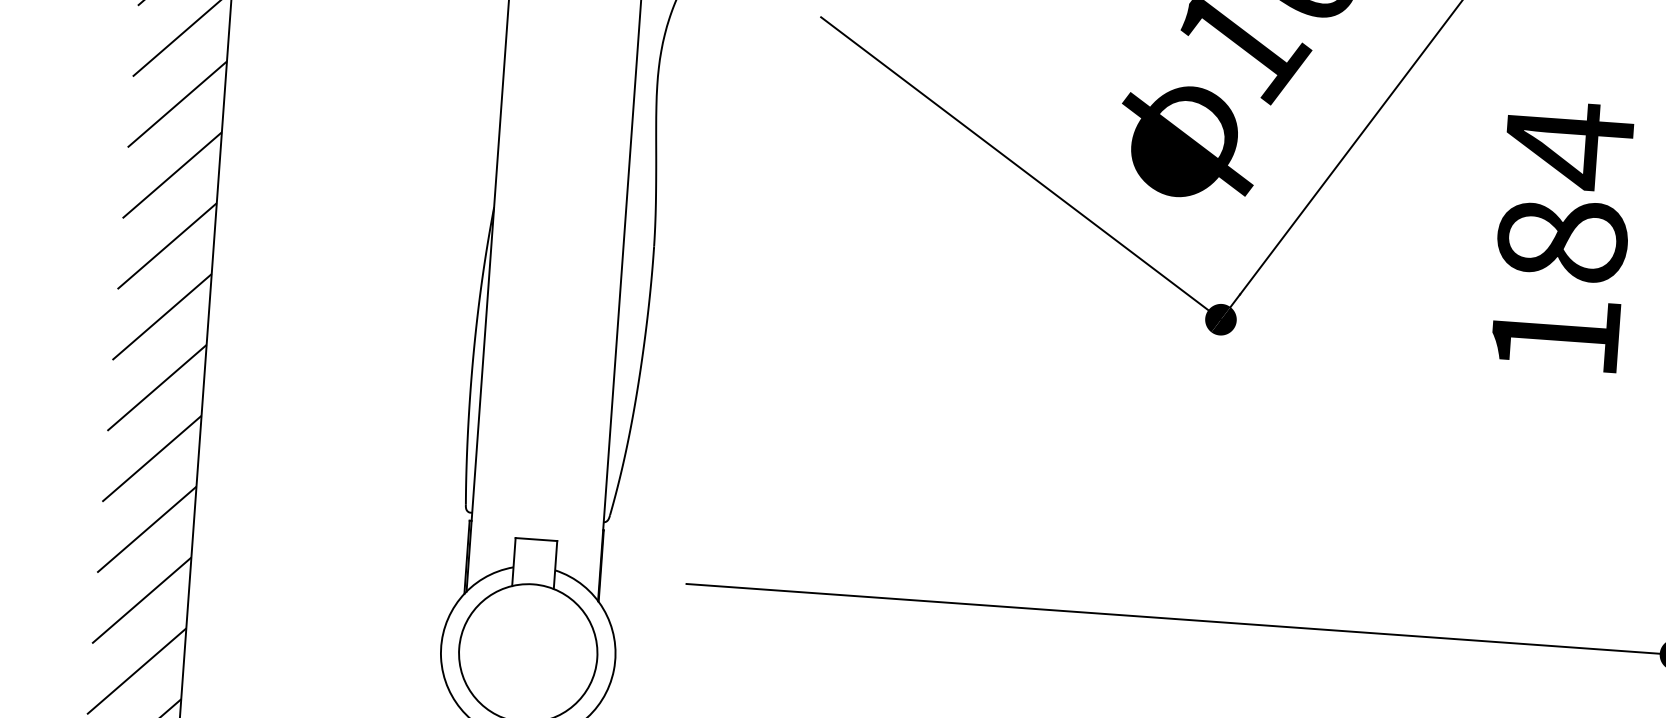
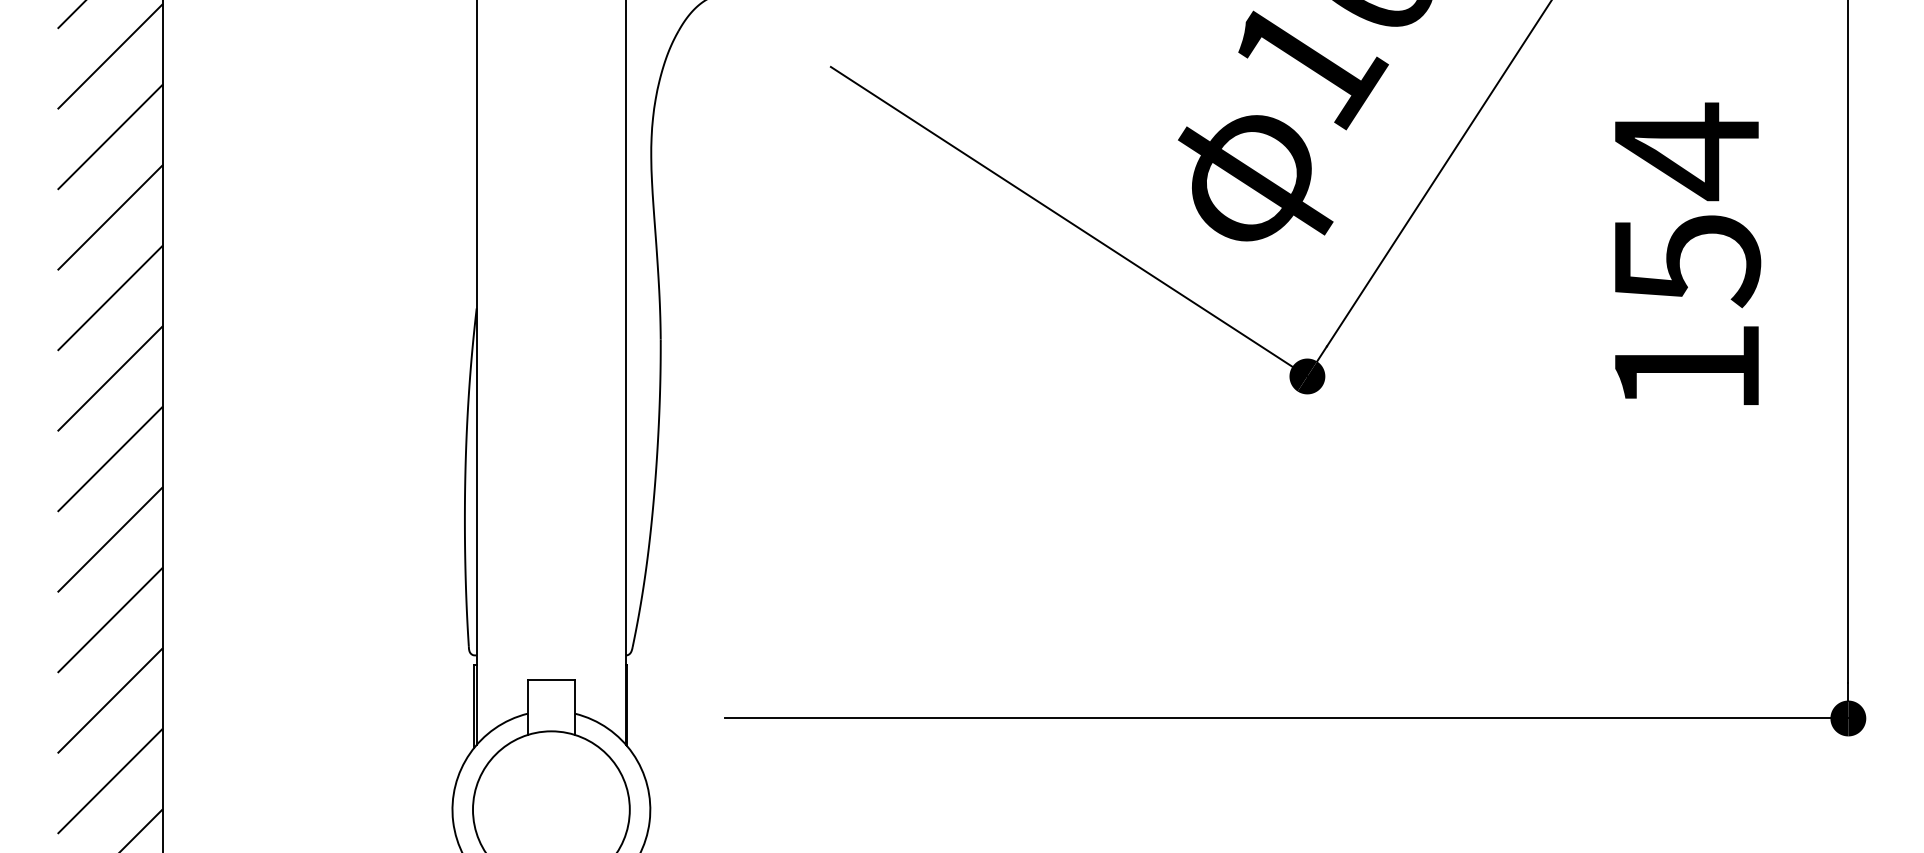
text: (1562, 242) -> (1687, 261), 184 -> 154

